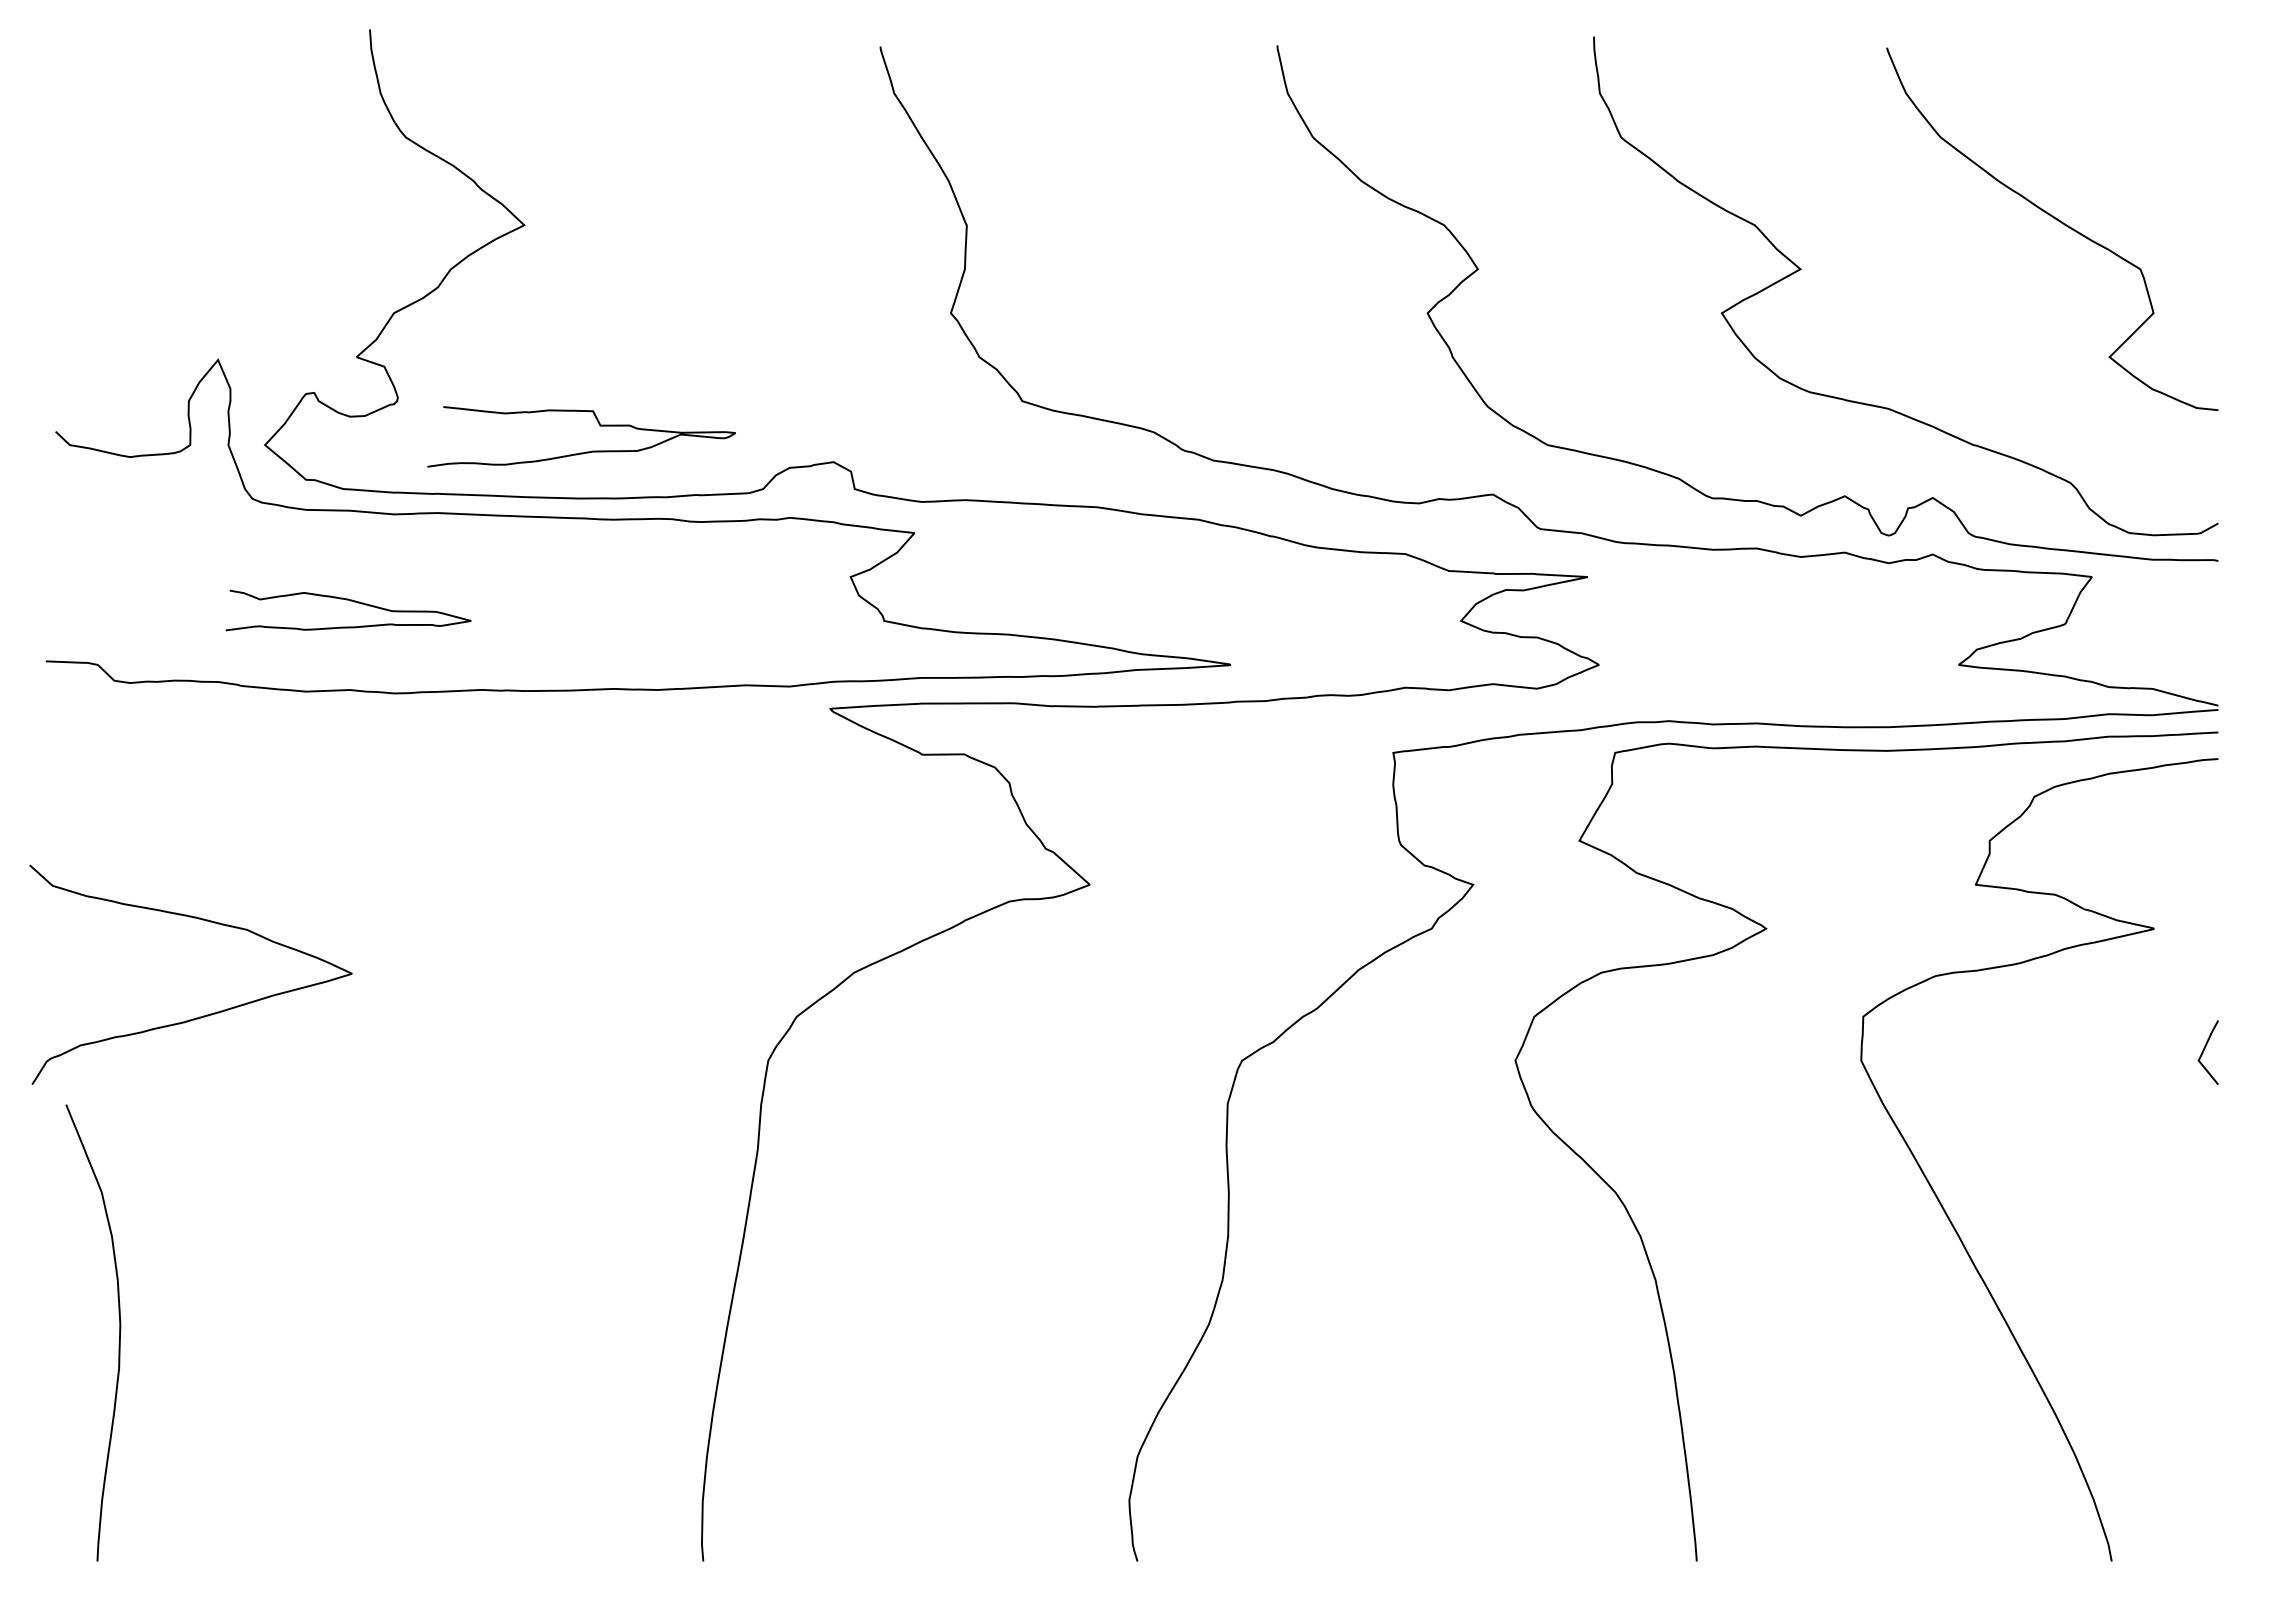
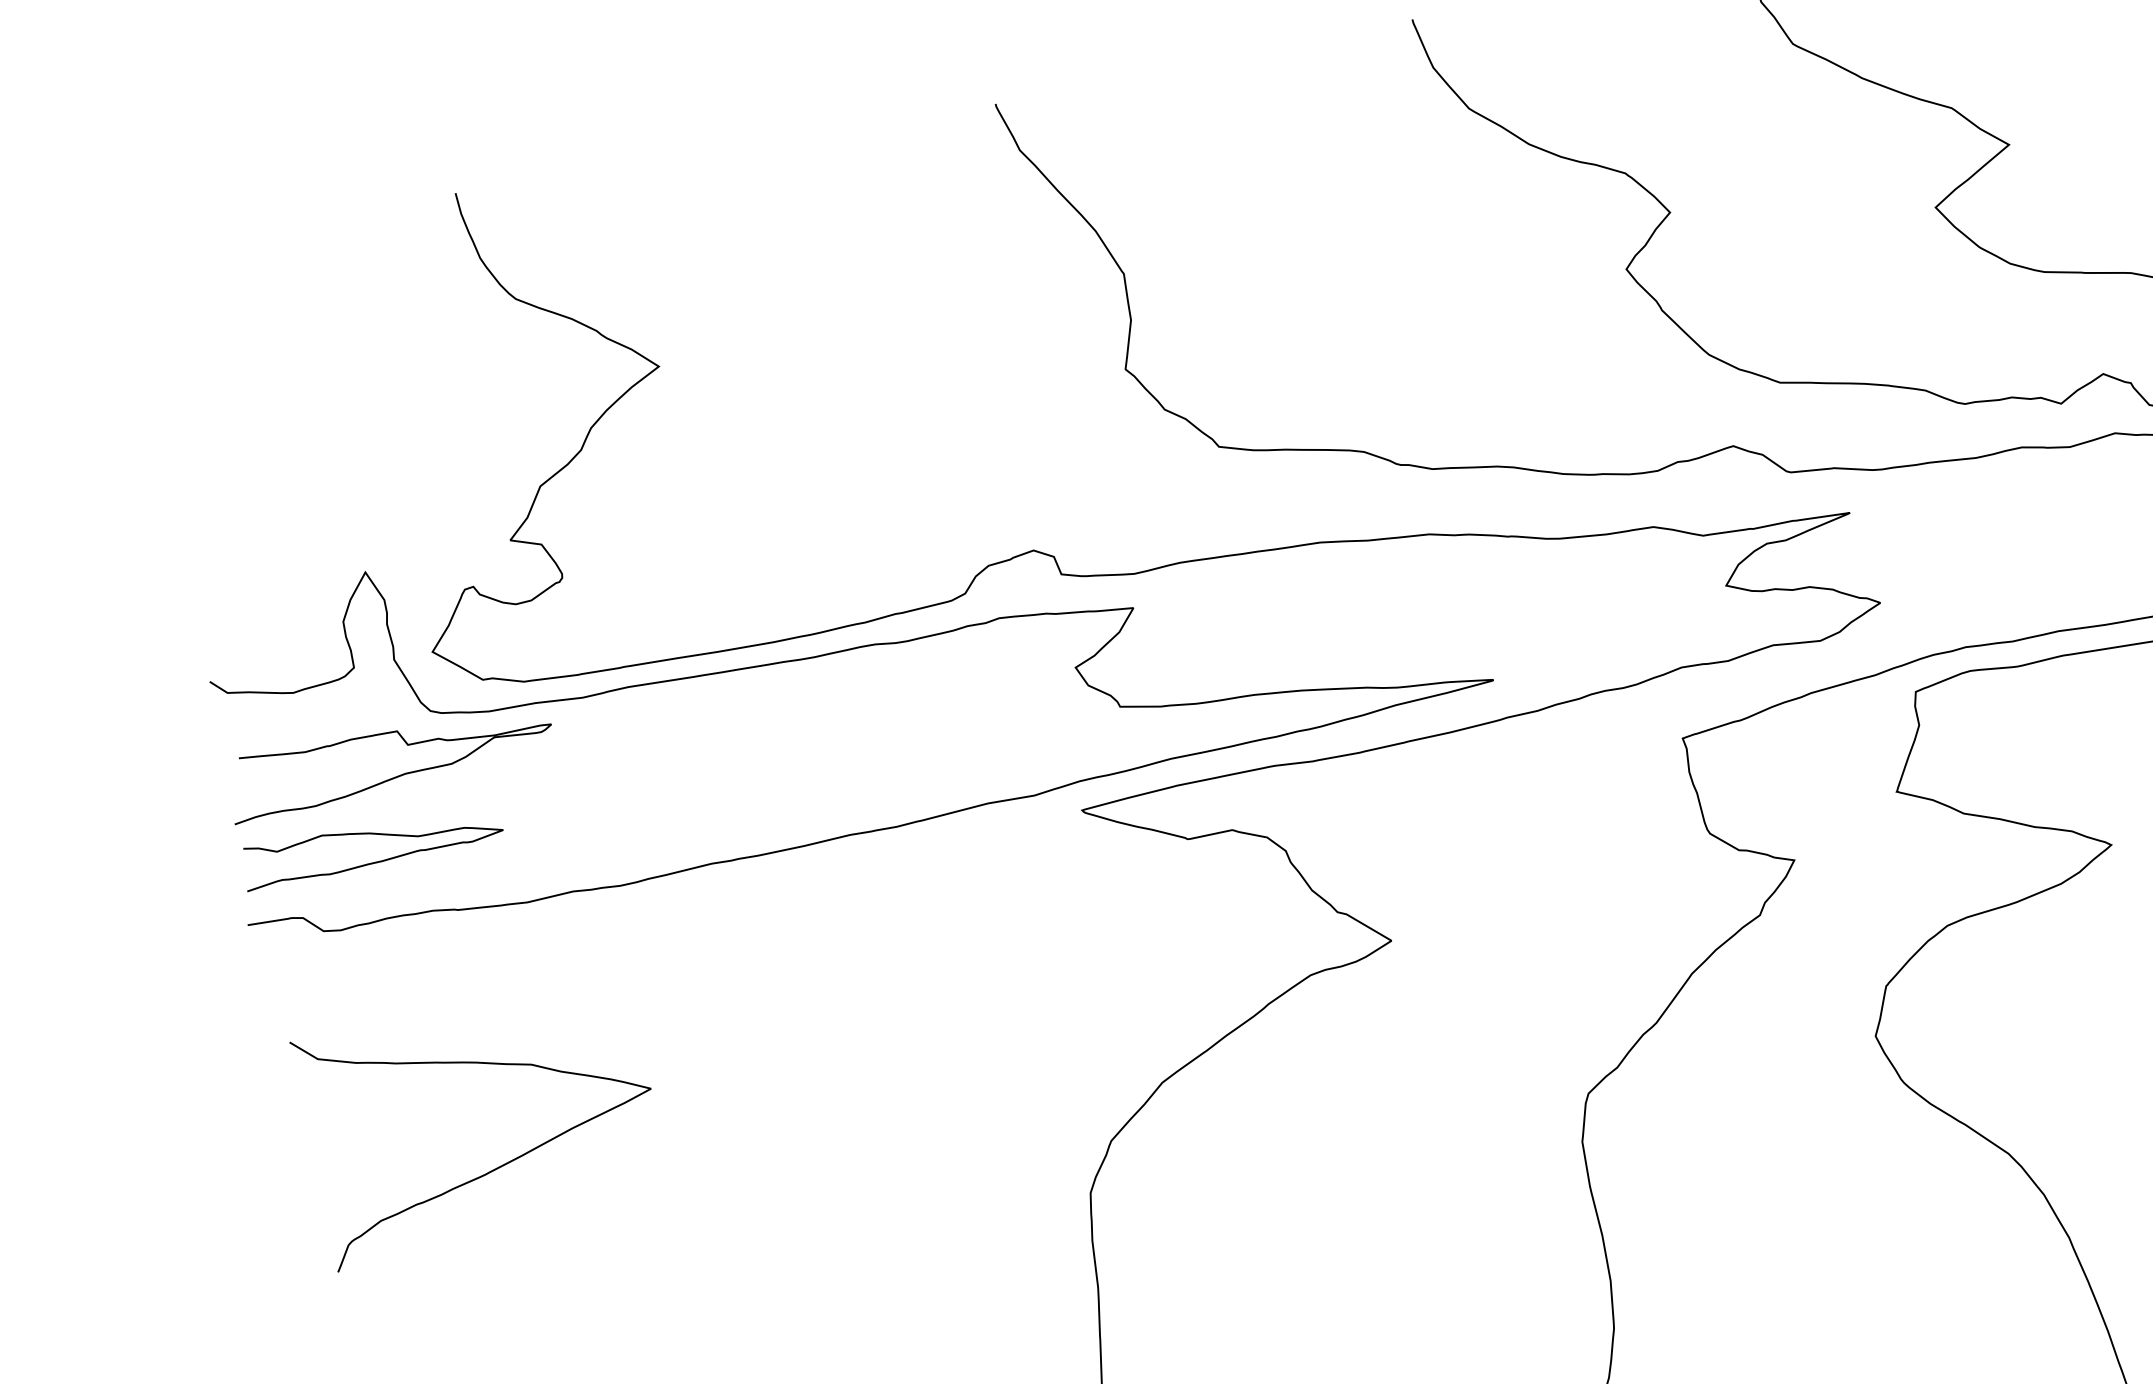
curve: (586, 451) -> (398, 775), moved
curve: (350, 601) -> (372, 834), moved
curve: (199, 1016) -> (499, 1165), moved

